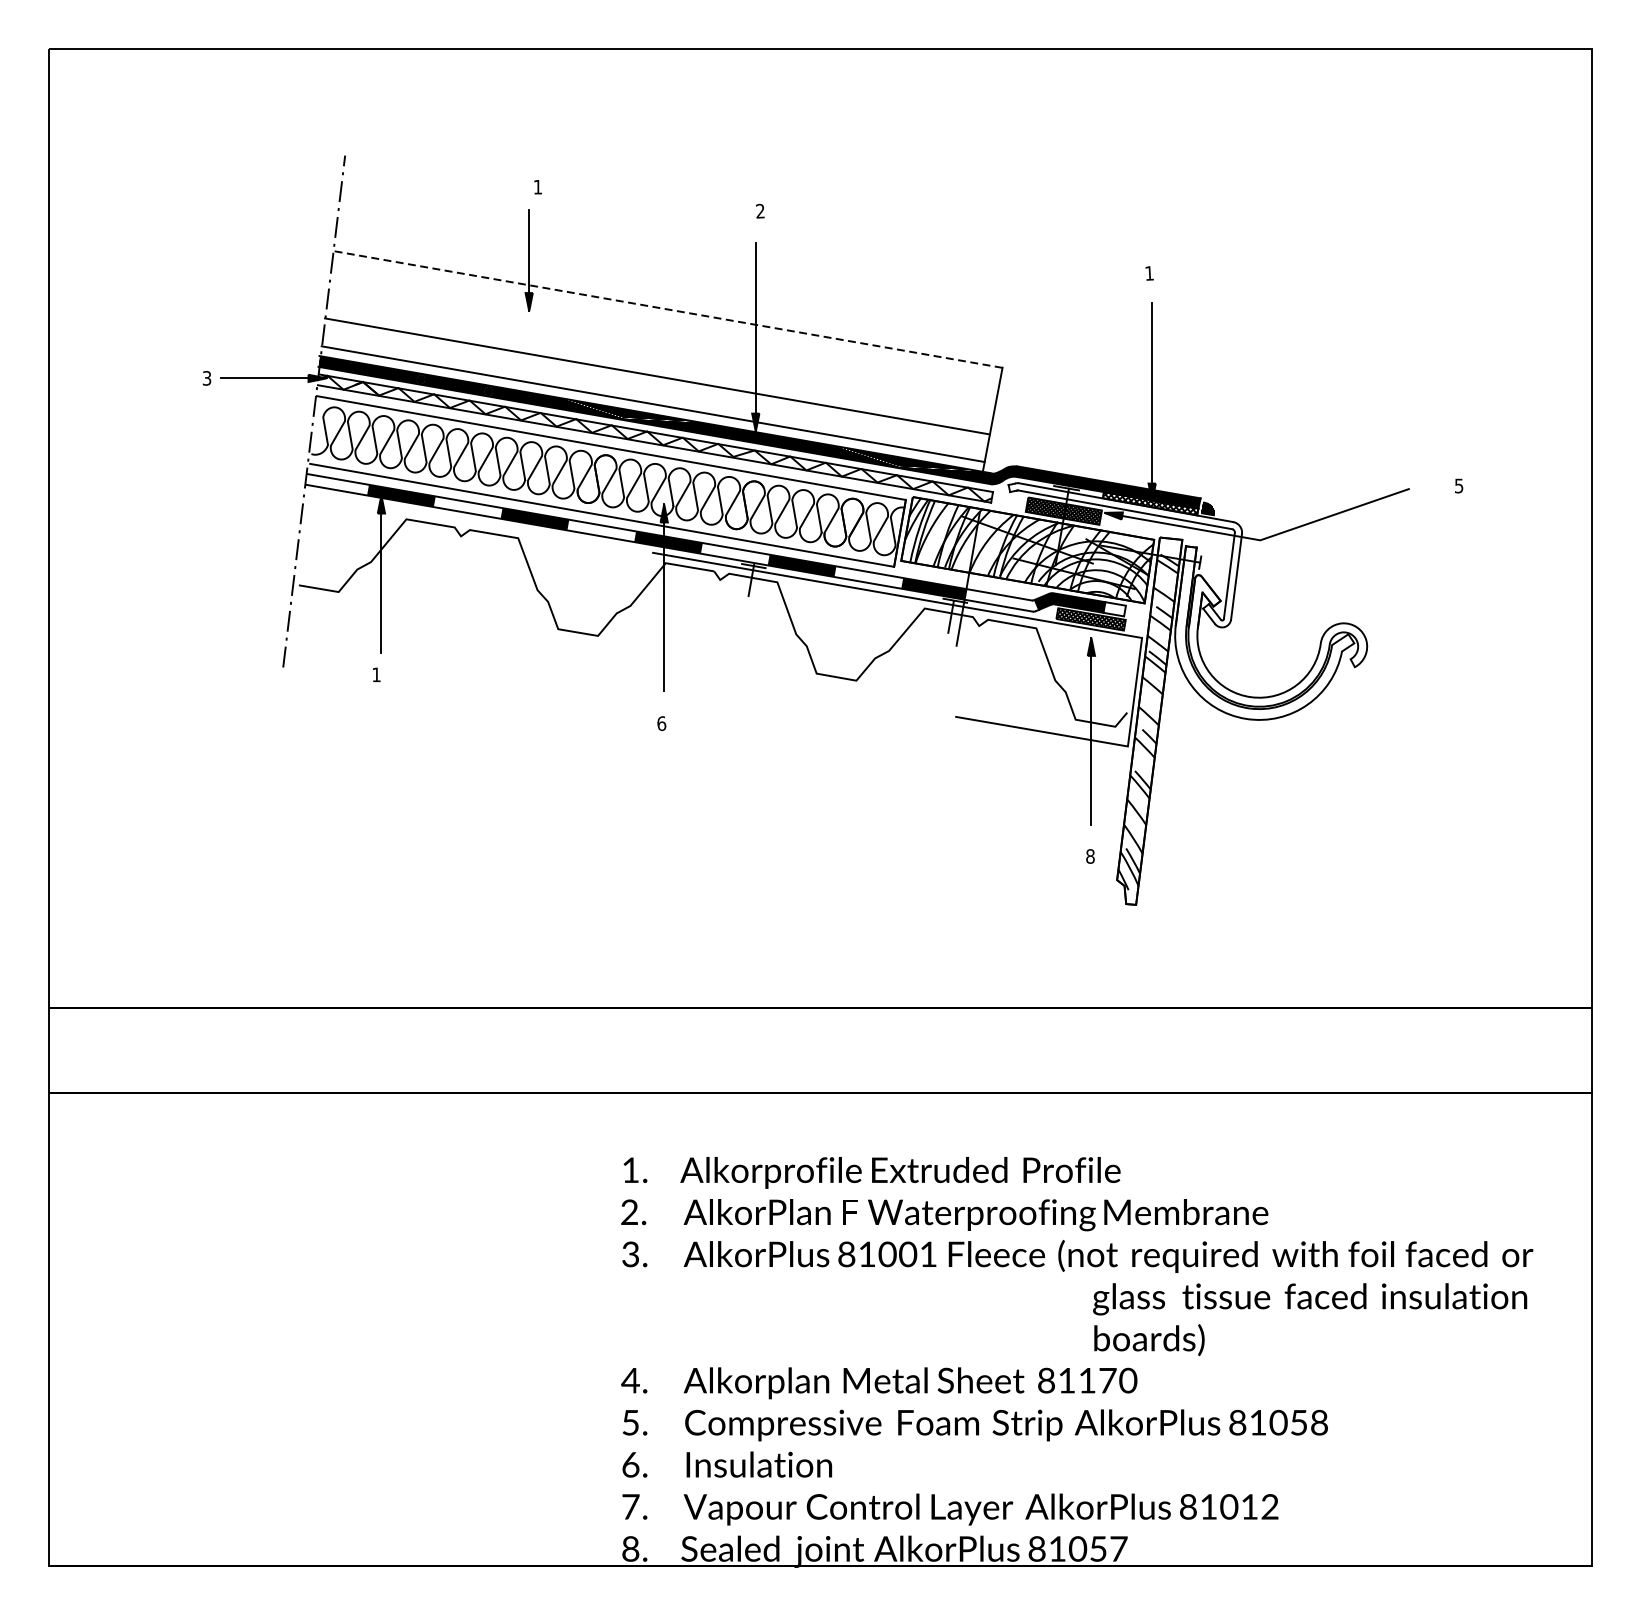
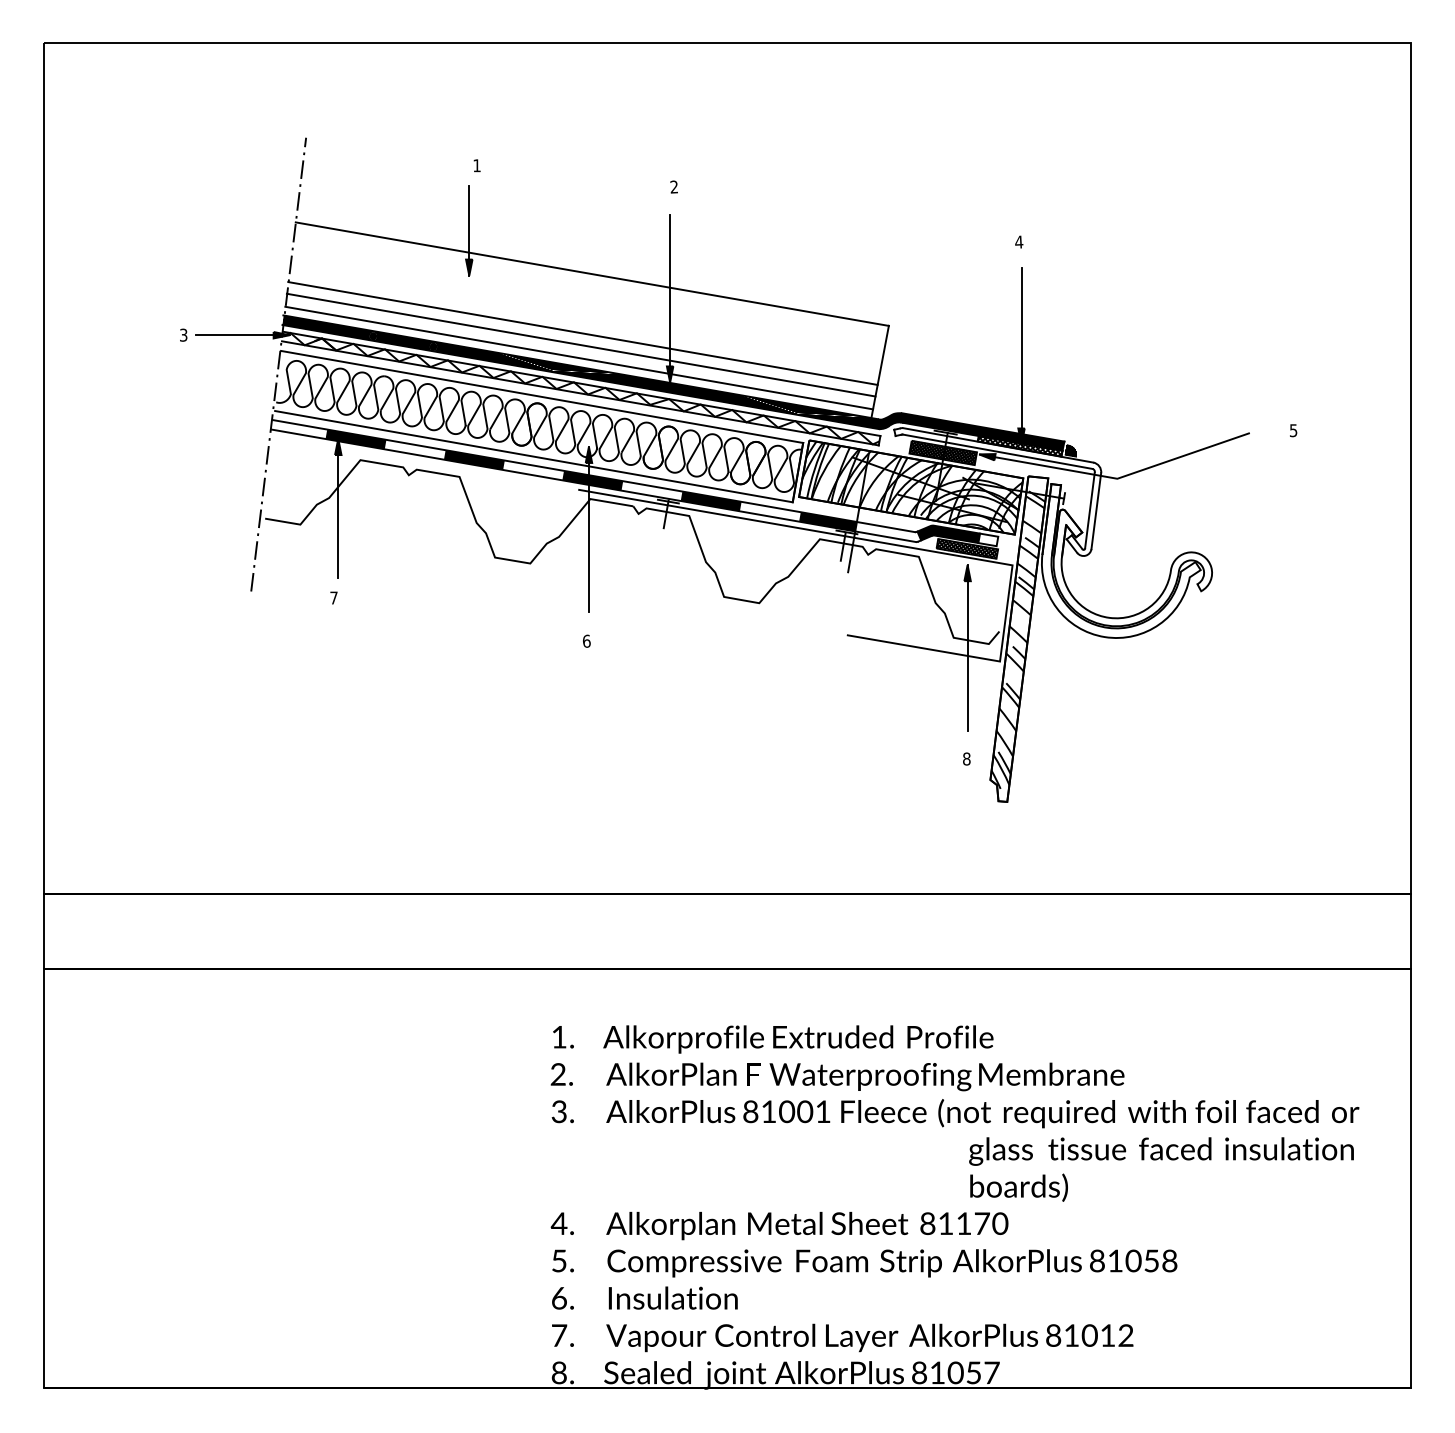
text: (1149, 272) -> (1019, 241), 1 -> 4
line: (667, 309) -> (591, 274), dashed -> solid
line: (654, 388) -> (580, 344), added
text: (376, 674) -> (333, 597), 1 -> 7

